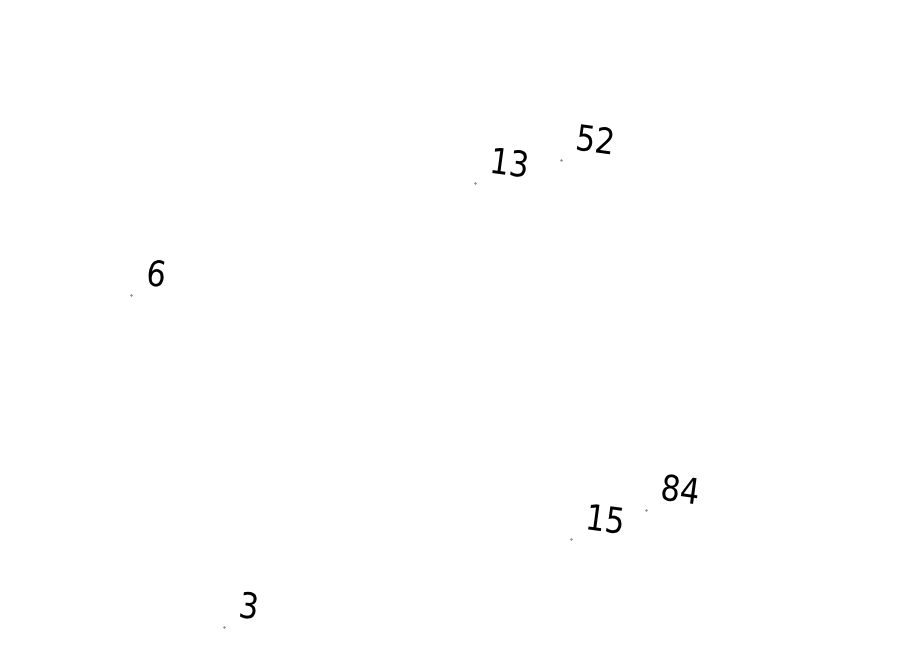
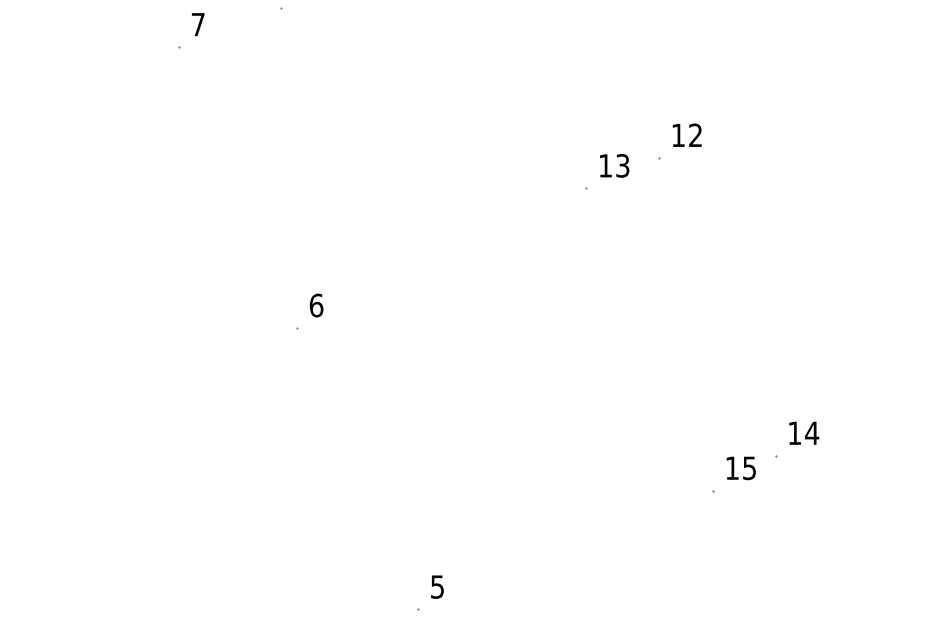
text: (585, 138) -> (678, 135), 52 -> 12
text: (670, 487) -> (794, 433), 84 -> 14
text: (248, 604) -> (437, 586), 3 -> 5

